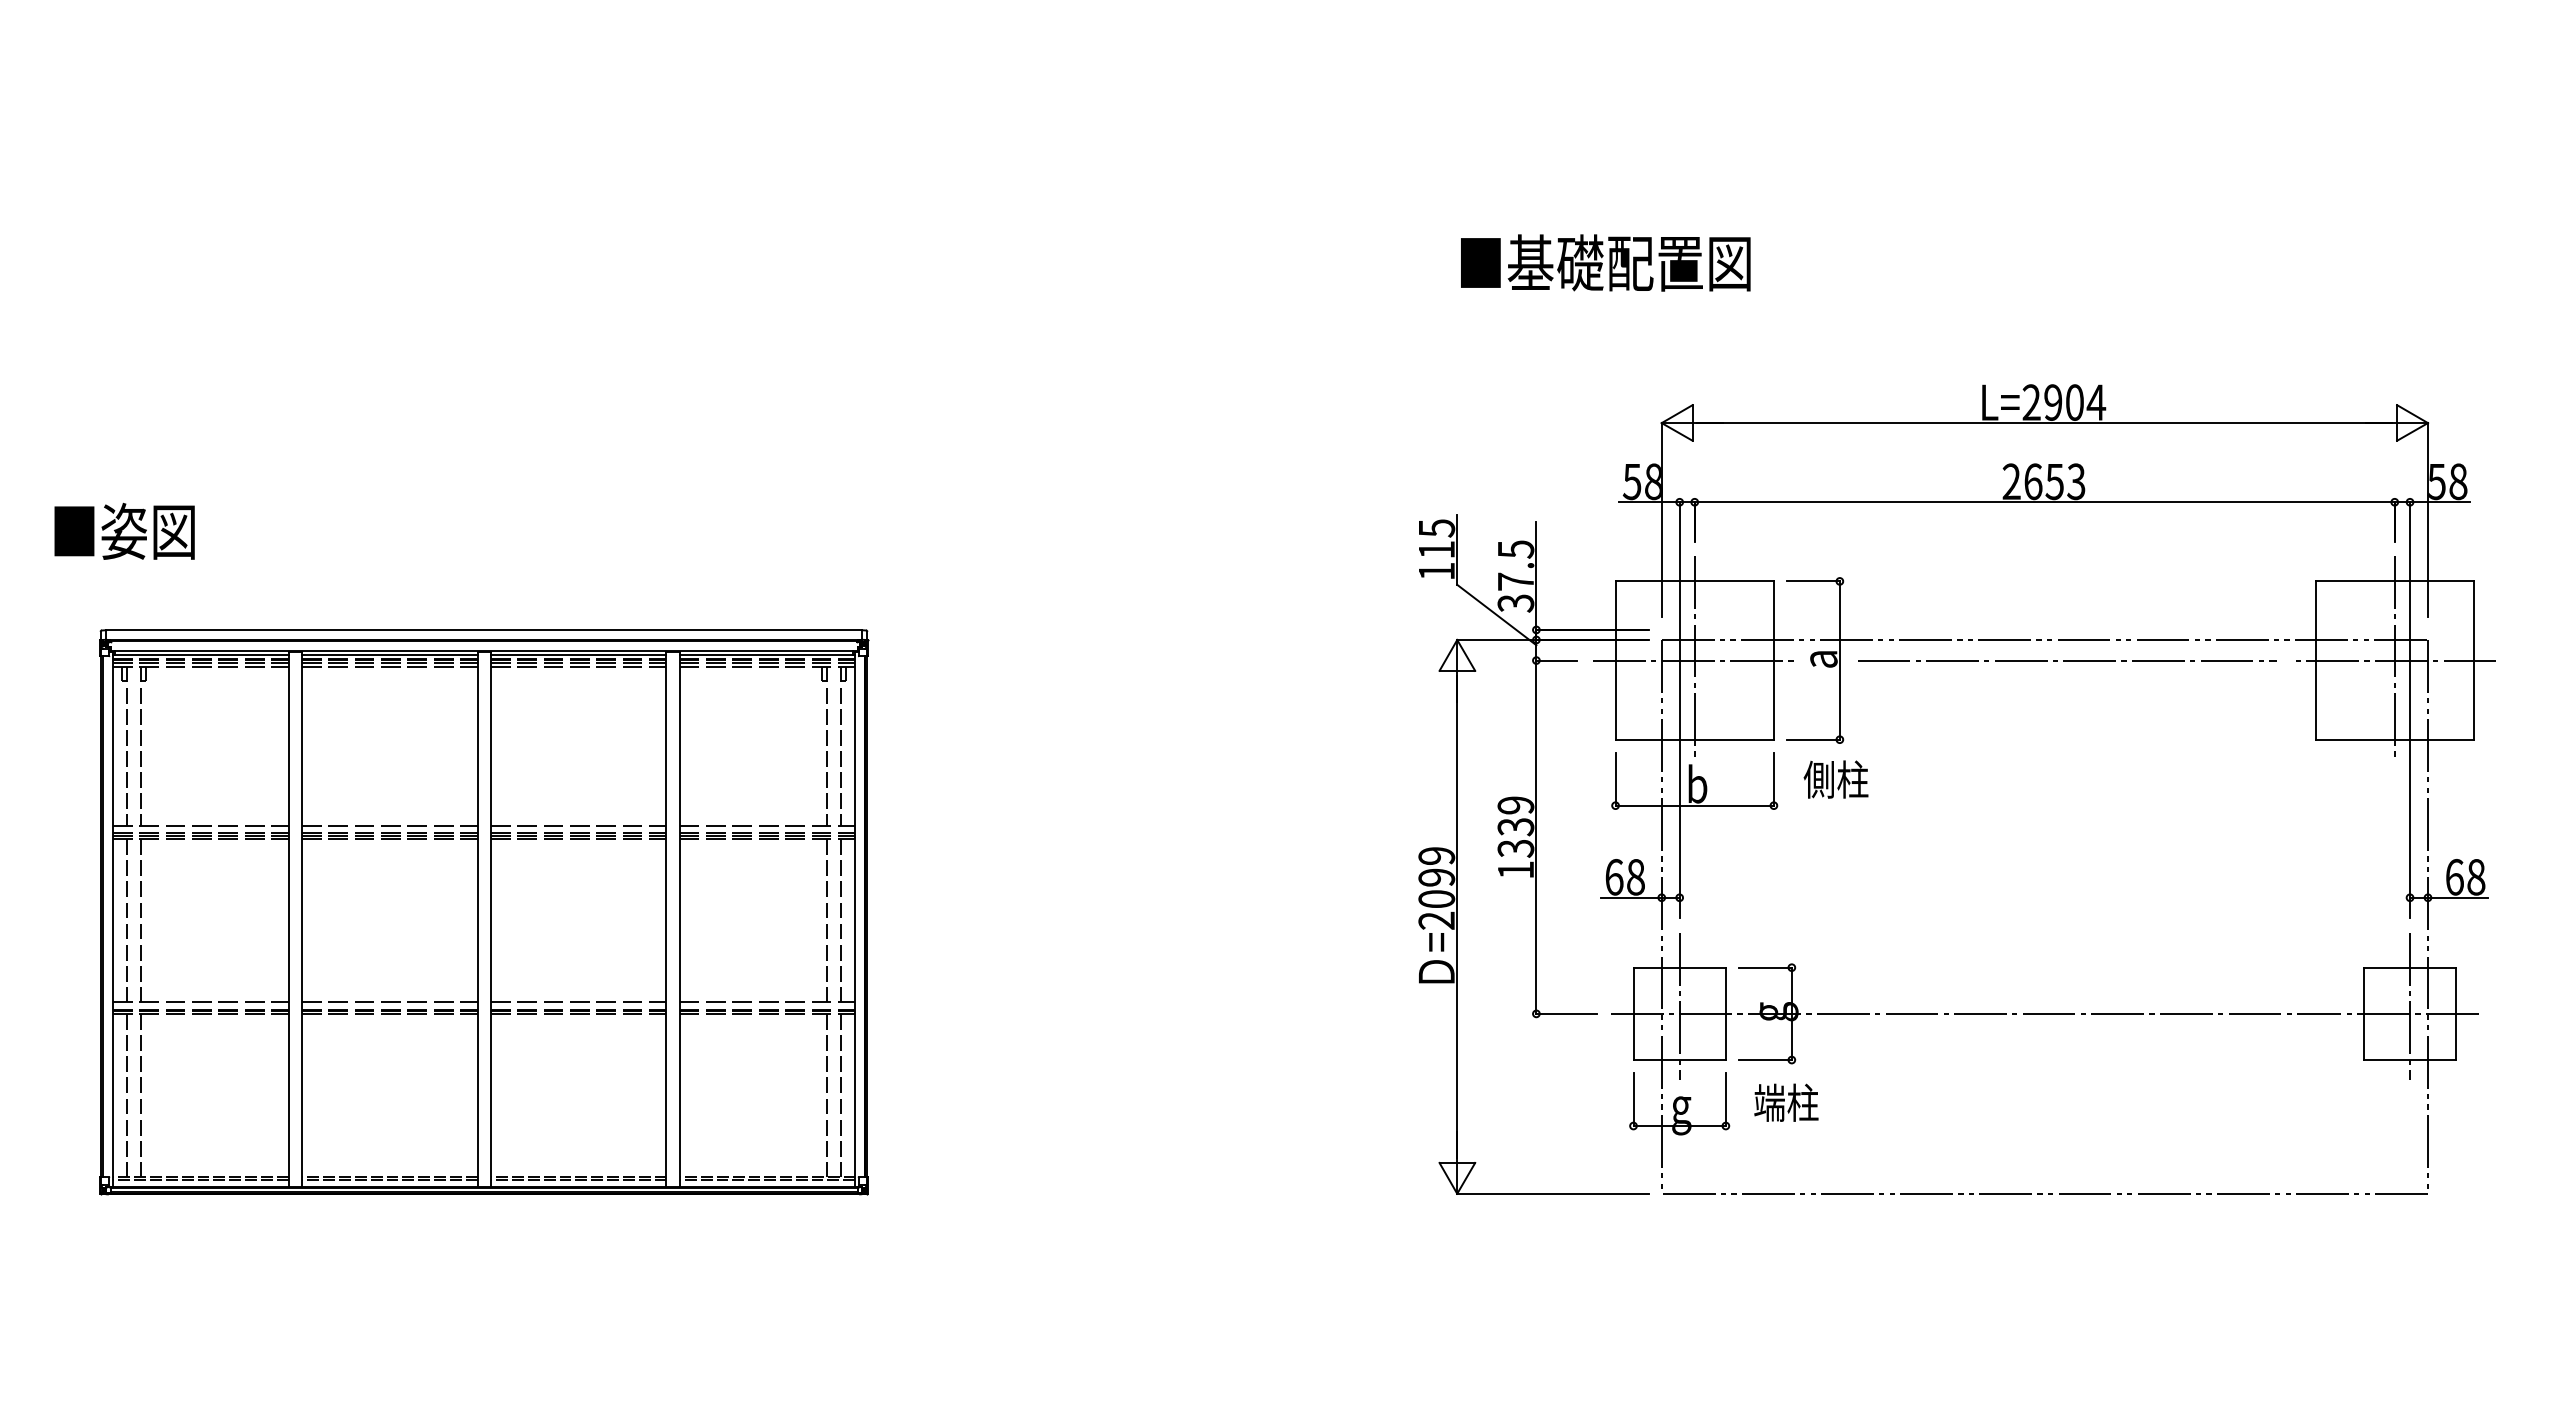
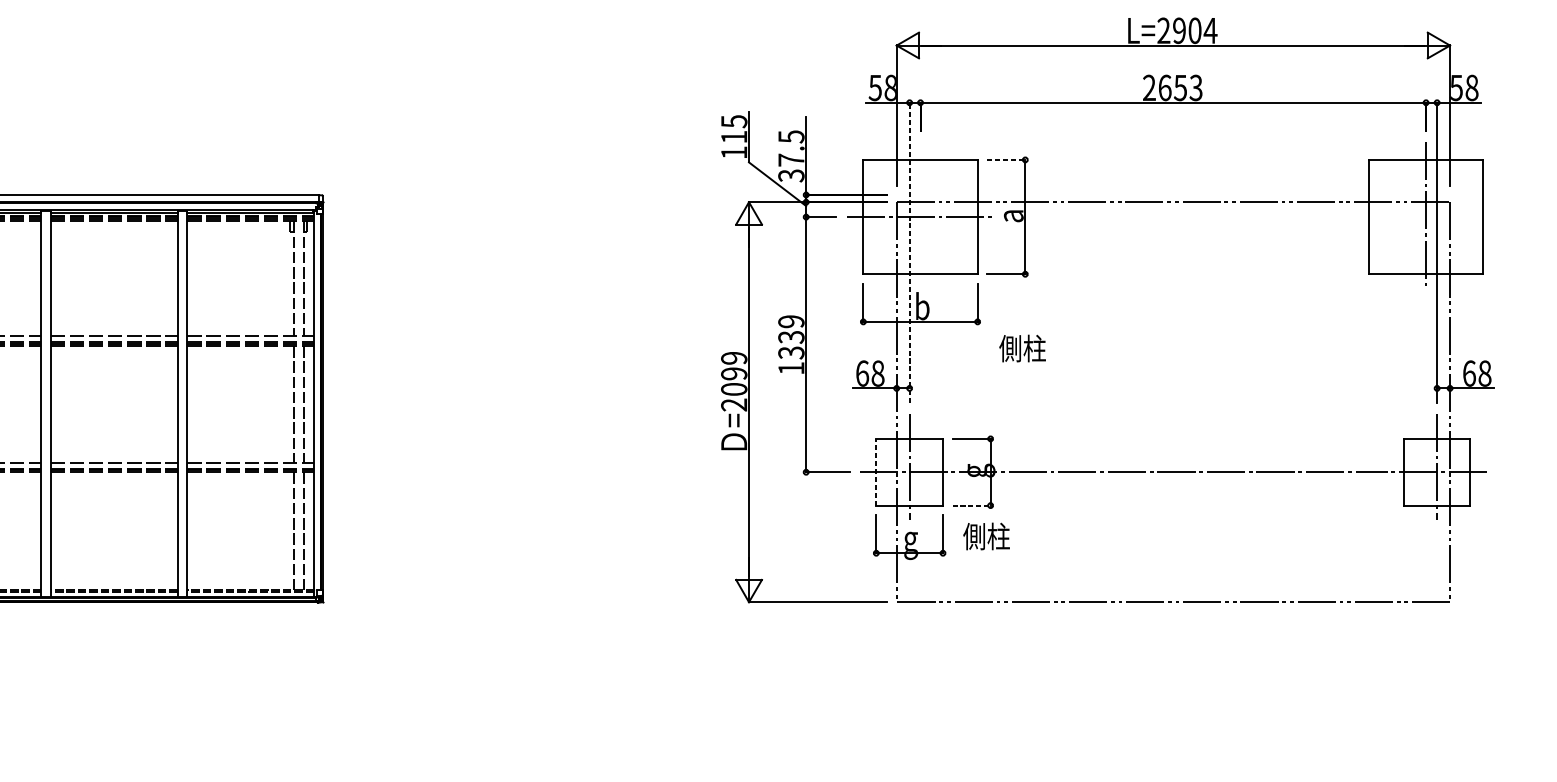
line: (1813, 581) -> (1006, 159), solid -> dashed
line: (1694, 657) -> (920, 214), removed
line: (2067, 660) -> (1189, 217), removed
line: (2394, 660) -> (1425, 217), removed
line: (1679, 709) -> (909, 252), solid -> dashed
text: (1835, 779) -> (1022, 348), moved
line: (1633, 1013) -> (876, 471), solid -> dashed
line: (1765, 1060) -> (971, 505), solid -> dashed
text: (1768, 1102) -> (973, 536), 端柱 -> 側柱

